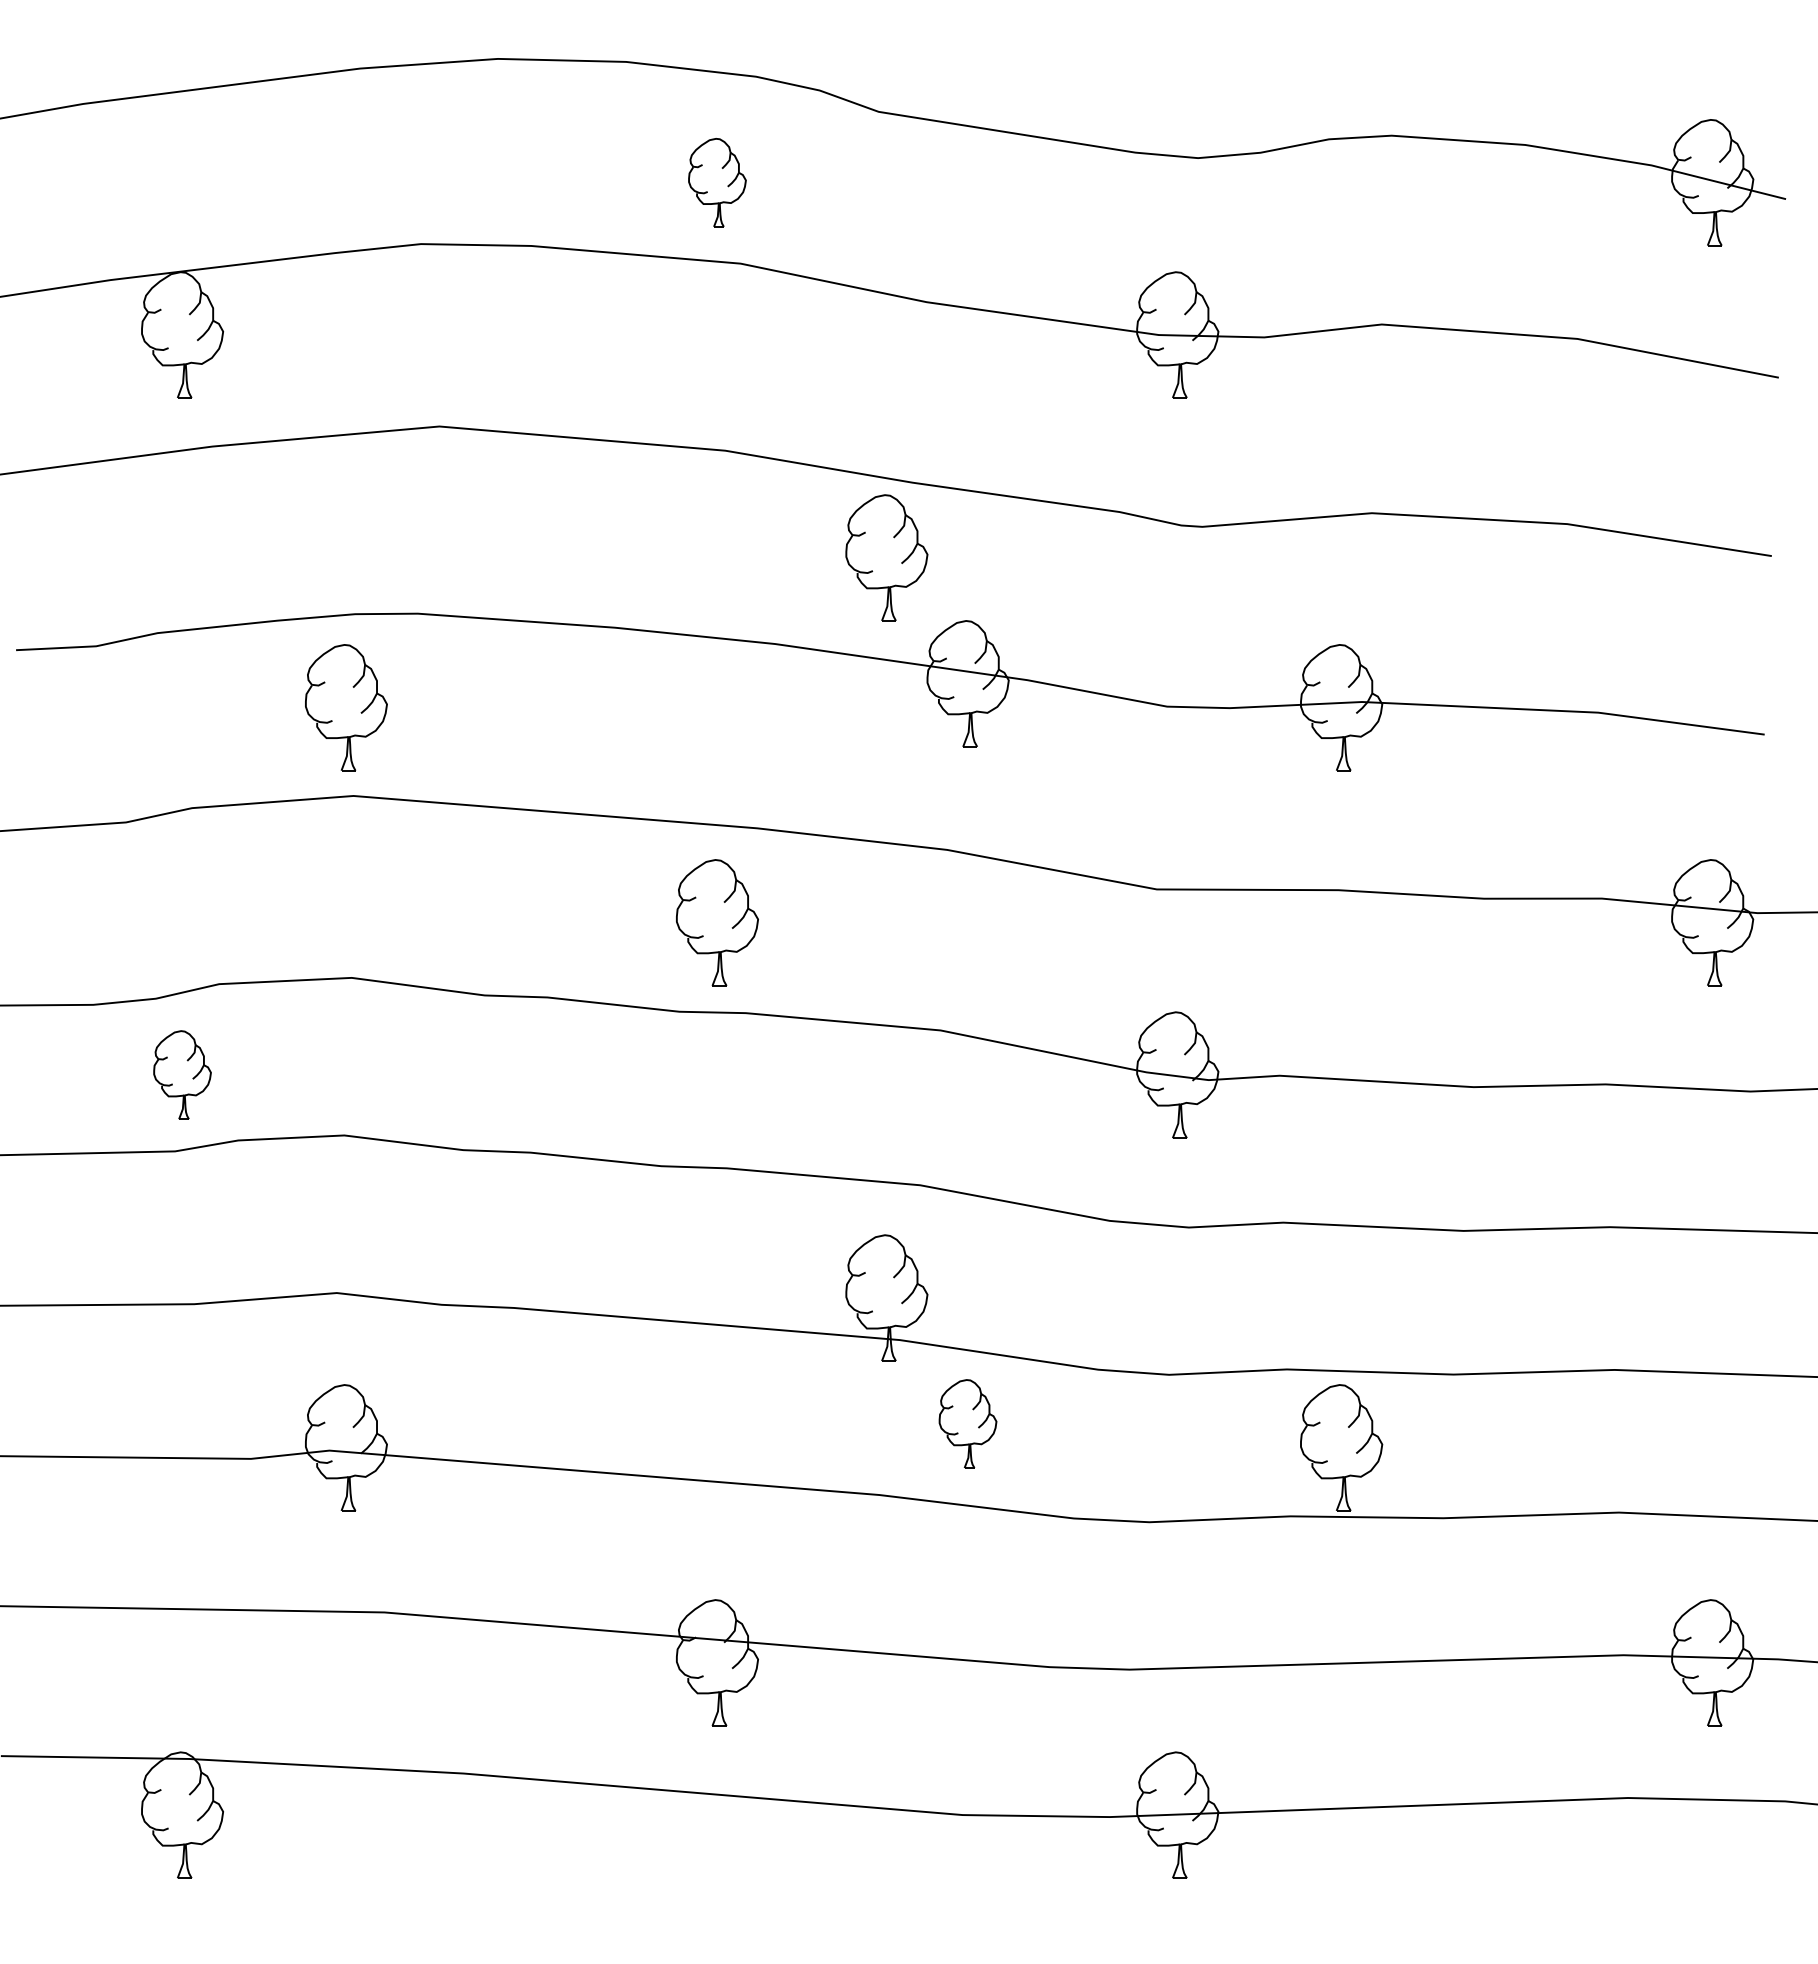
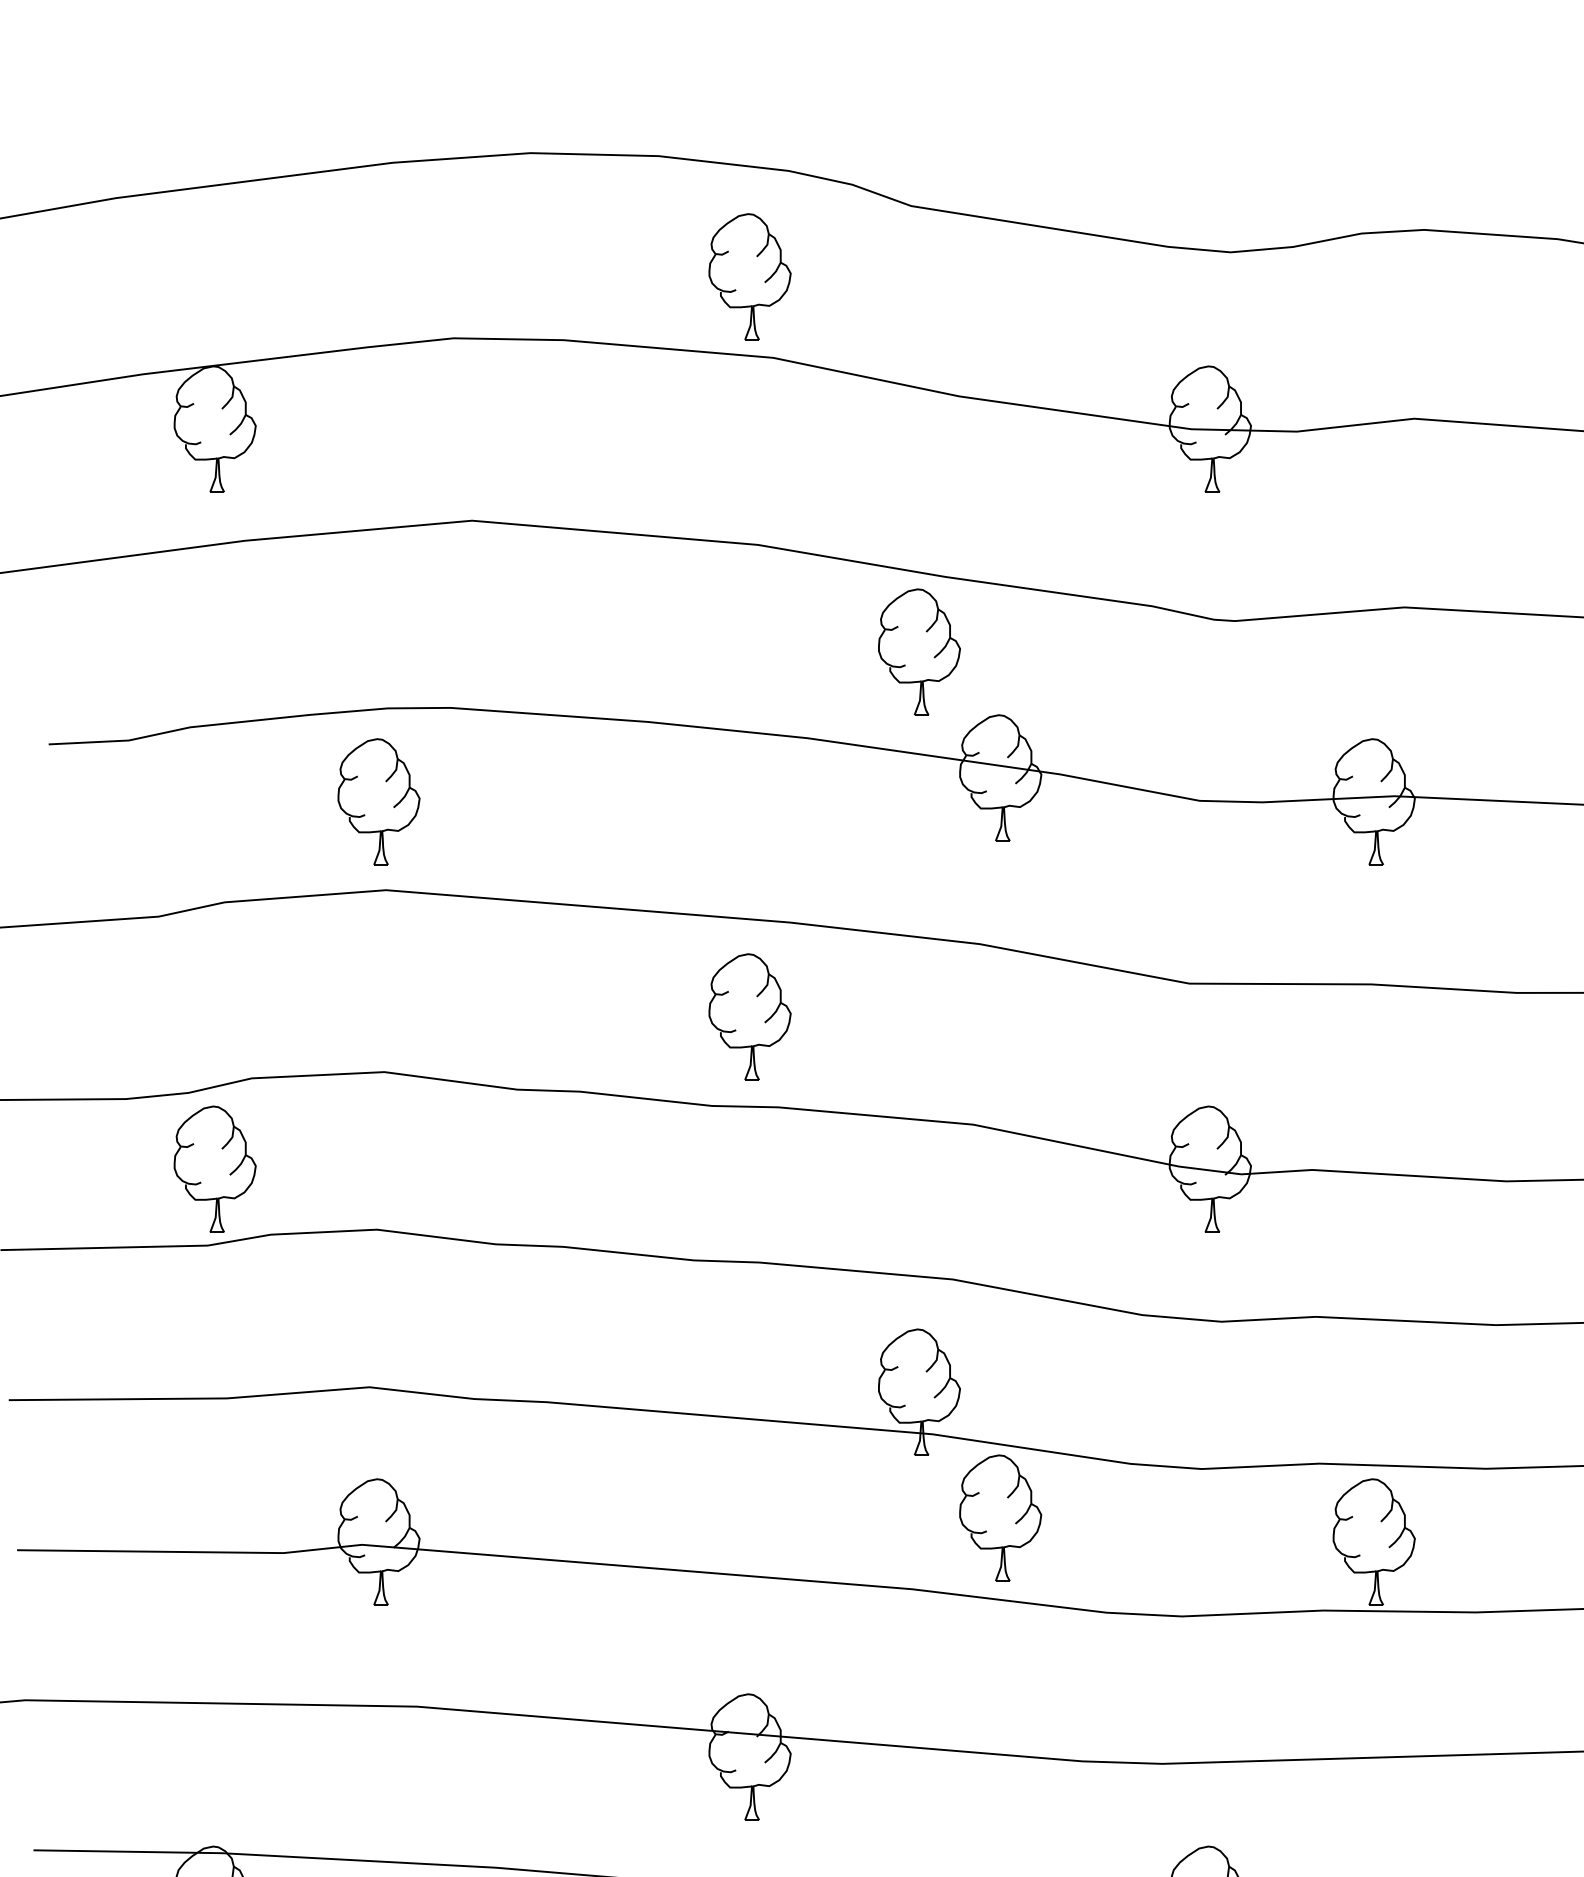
part: (717, 182) -> (750, 276), size x1.43
part: (182, 1074) -> (215, 1168), size x1.43
part: (967, 1423) -> (1000, 1517), size x1.43

